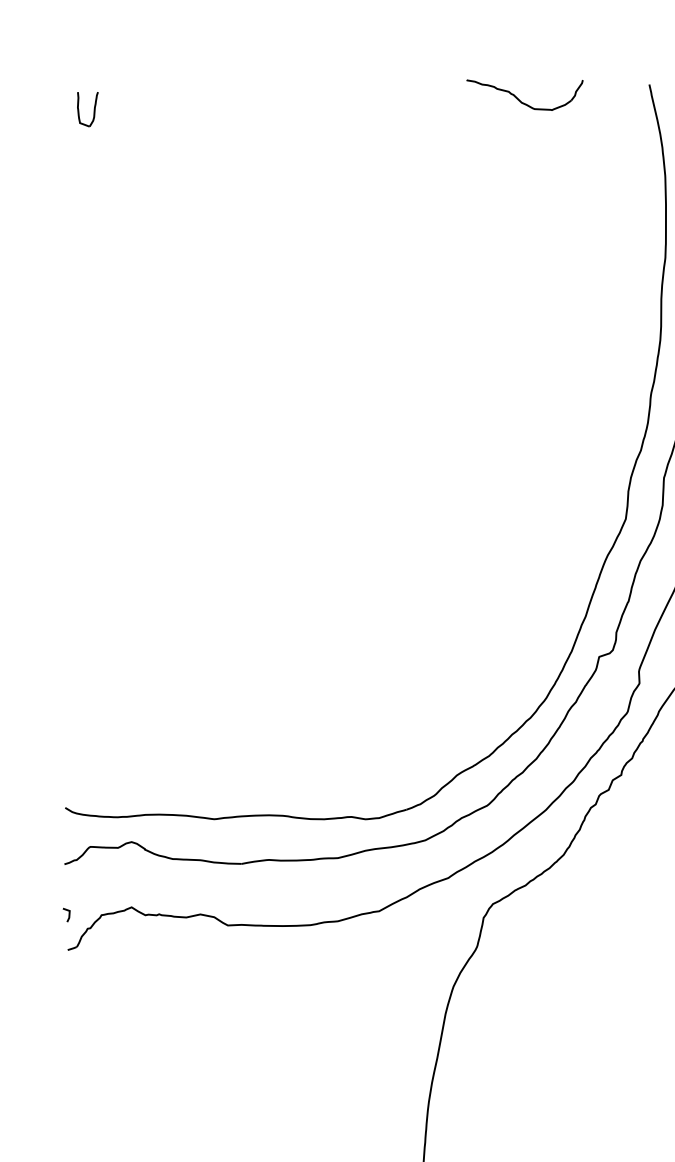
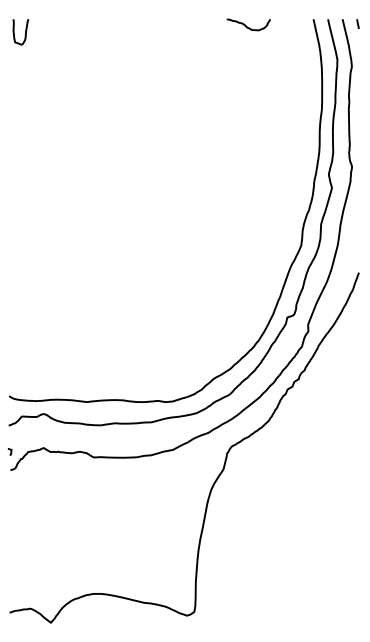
part: (524, 94) -> (248, 24), size x0.71
part: (87, 109) -> (20, 32), size x1.43

